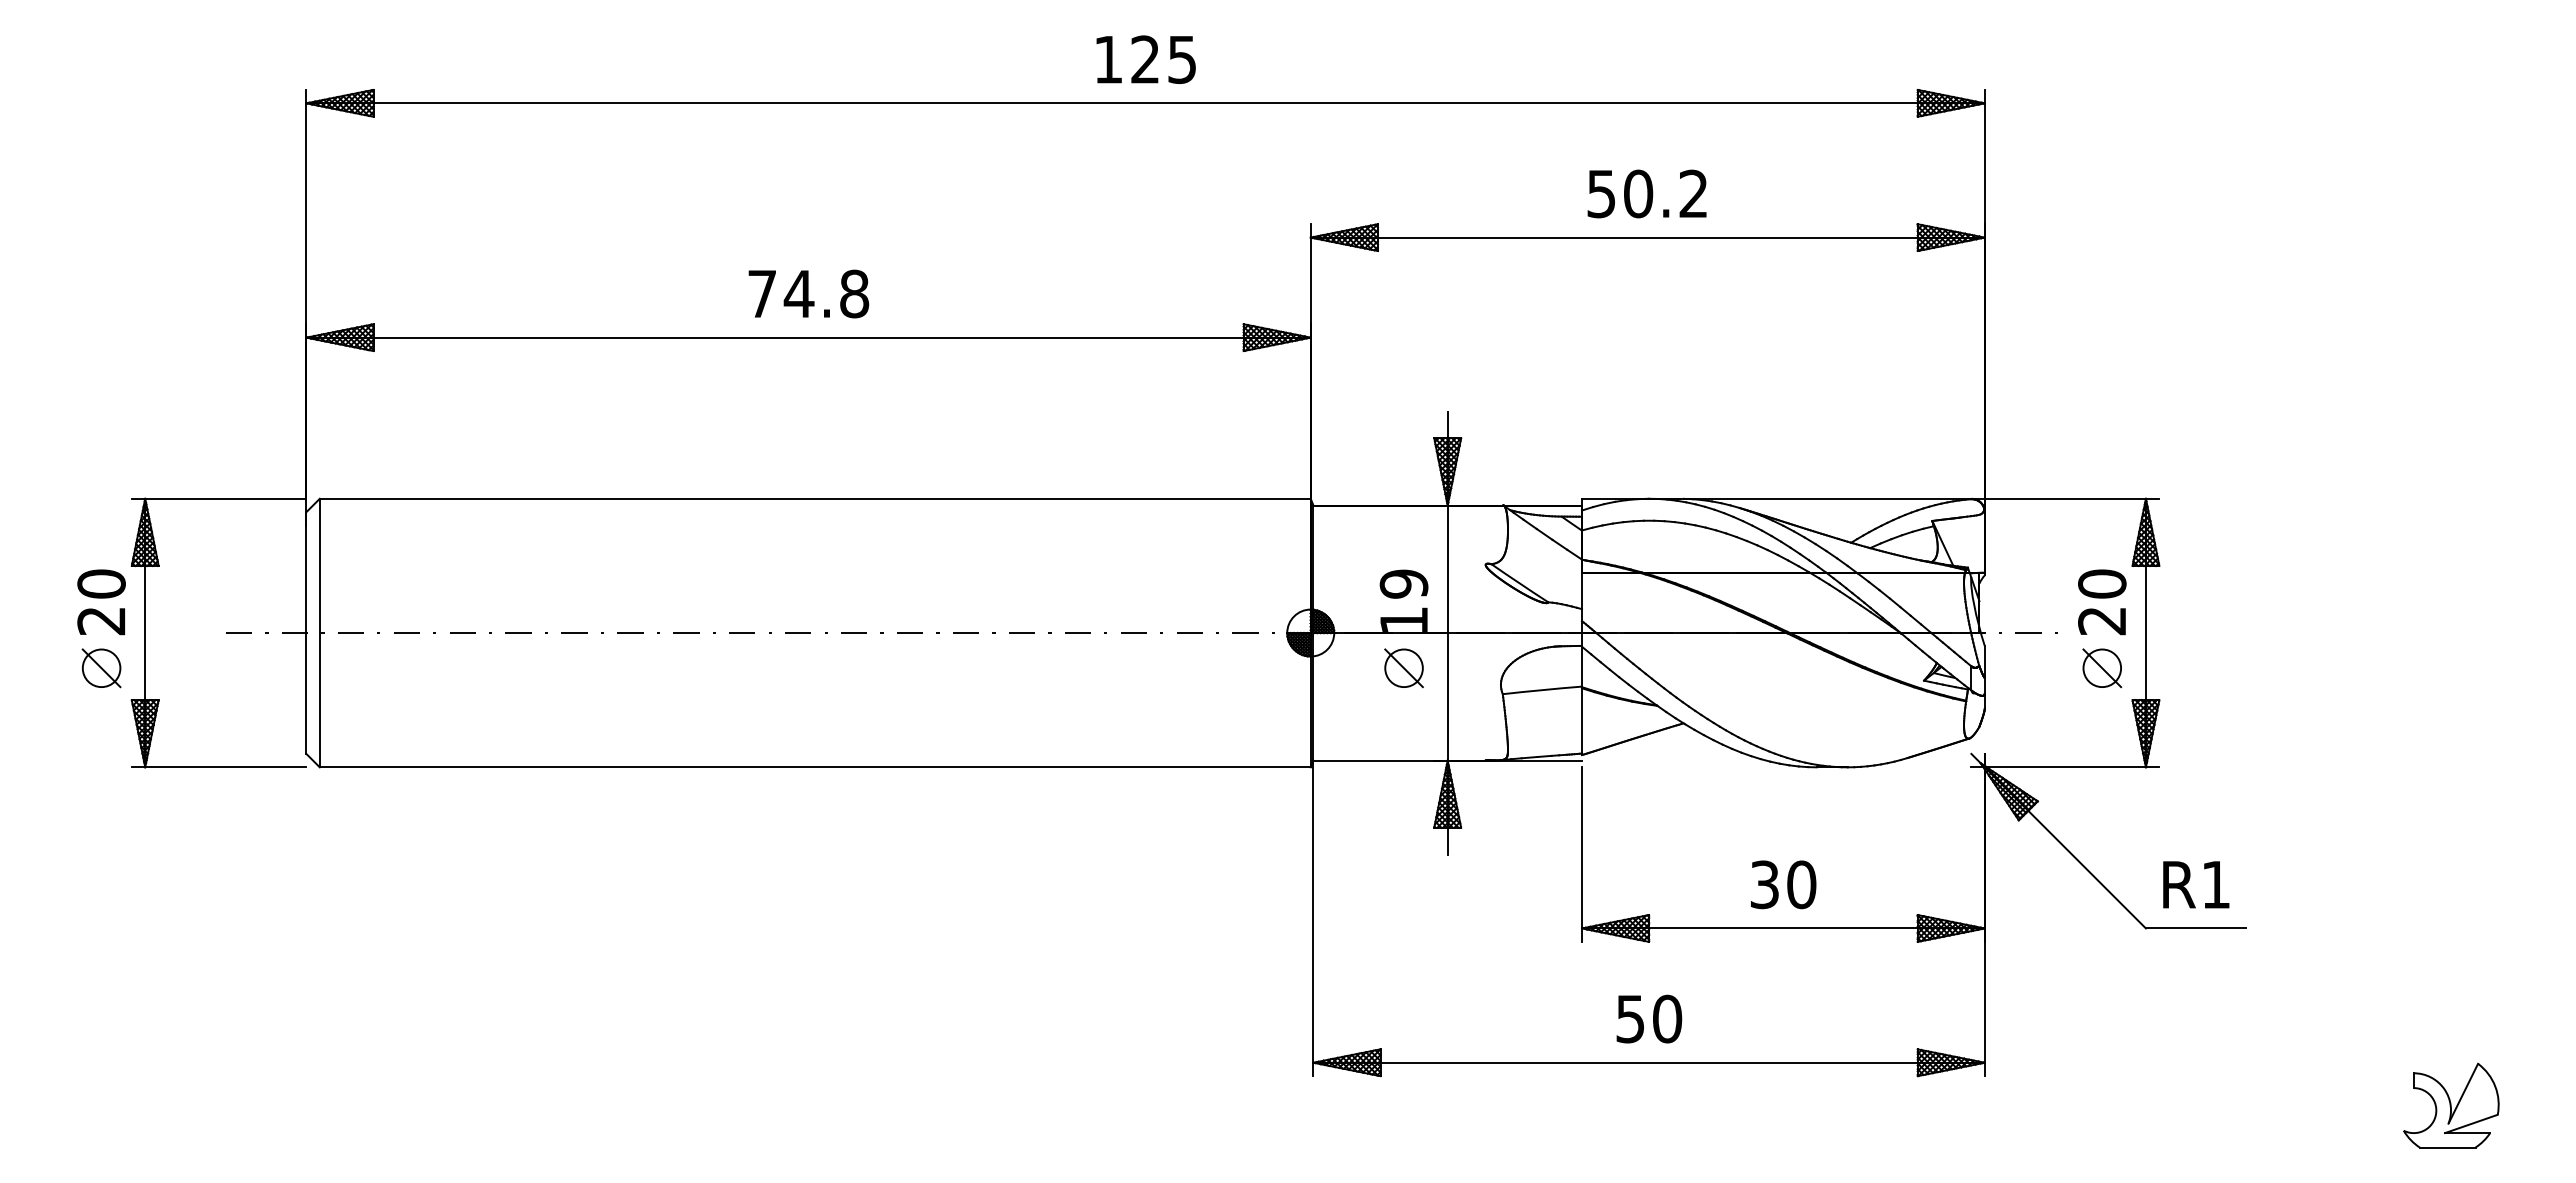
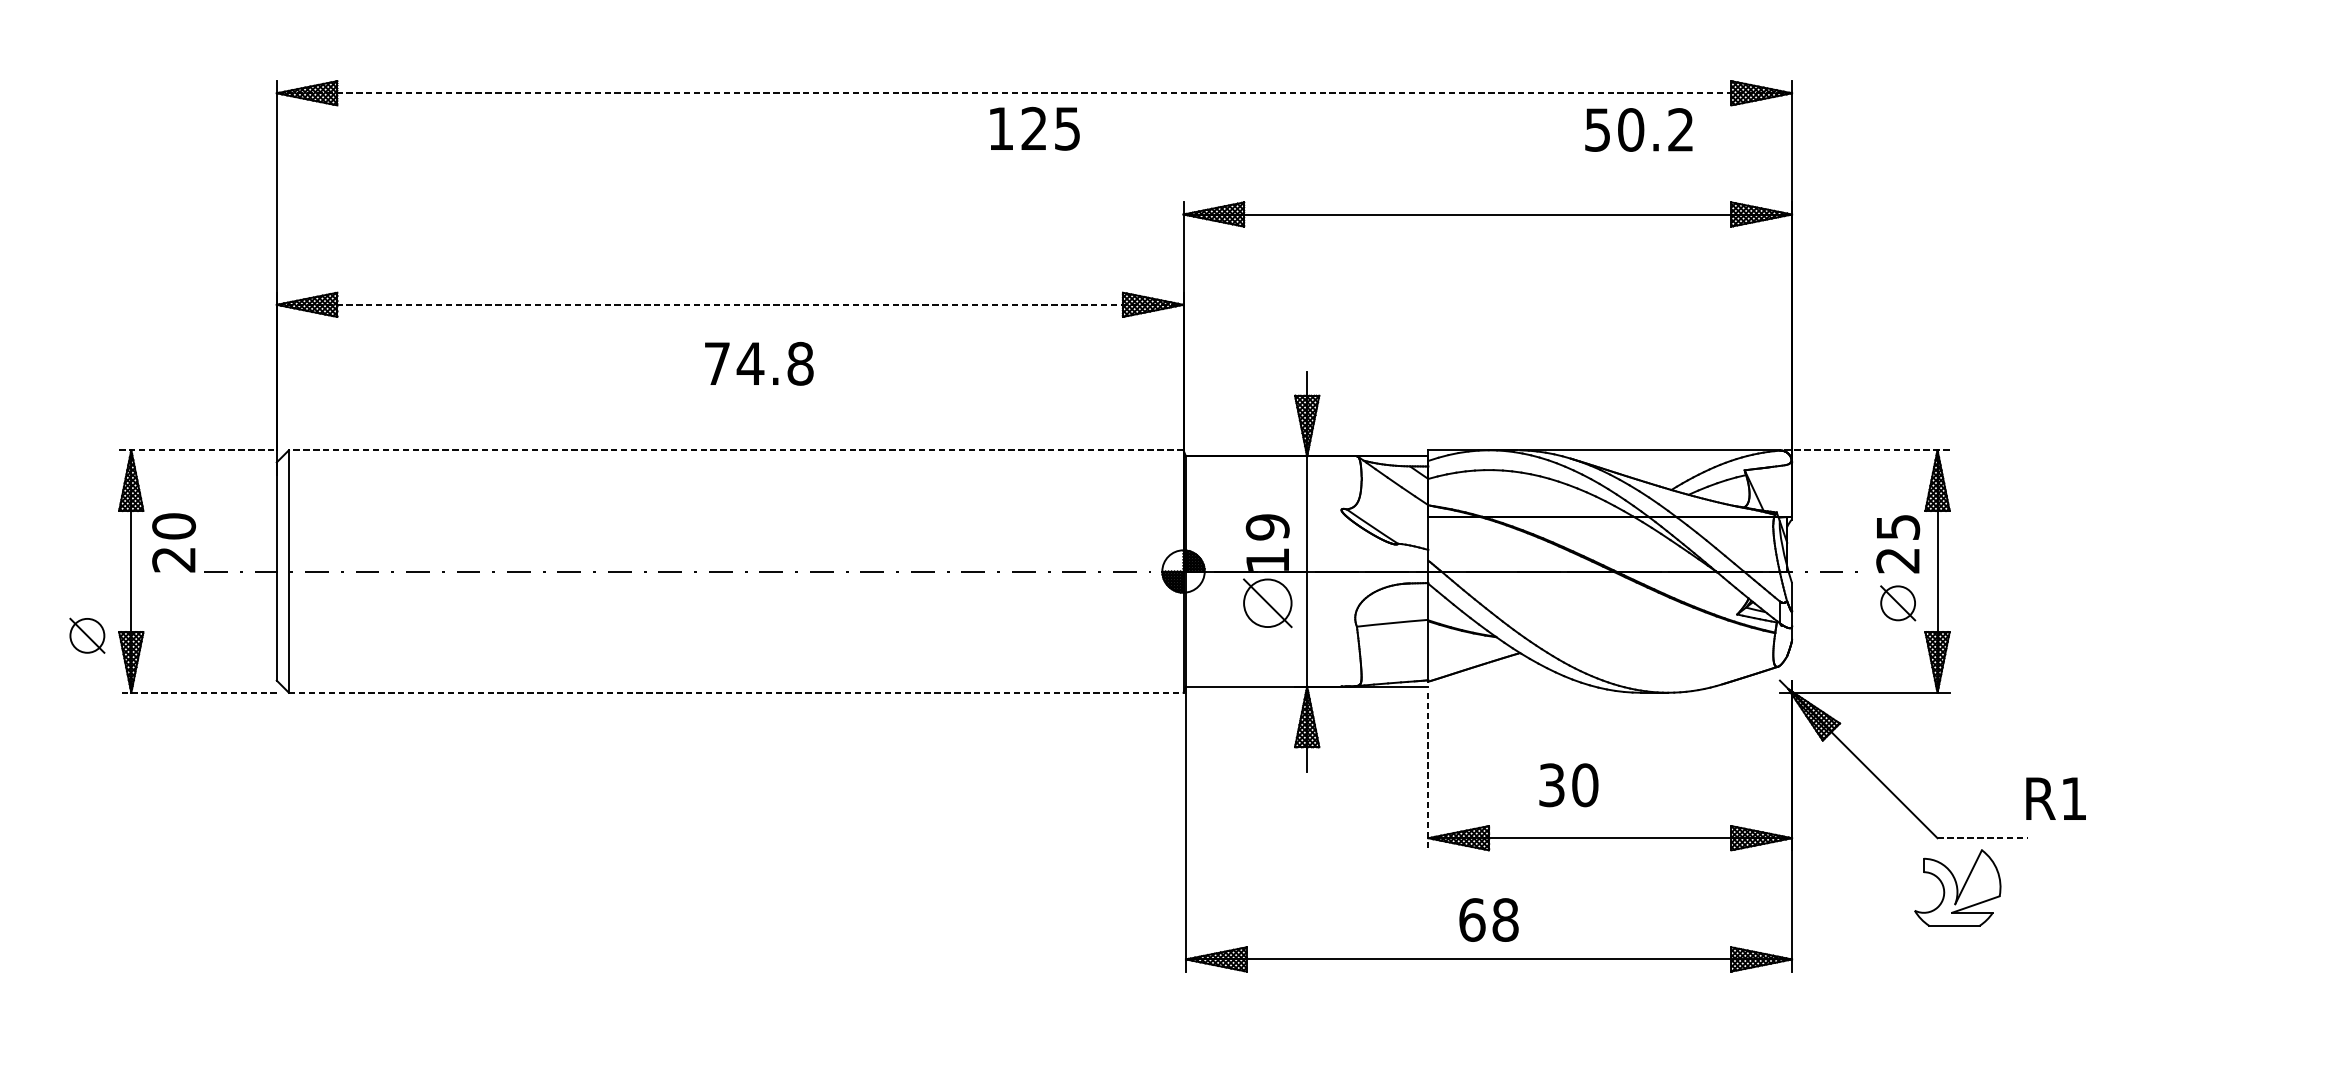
text: (1145, 59) -> (1034, 128), moved
line: (1146, 103) -> (1035, 93), solid -> dashed
text: (1646, 193) -> (1638, 129), moved
text: (808, 293) -> (758, 363), moved
line: (809, 337) -> (731, 304), solid -> dashed
line: (219, 498) -> (198, 450), solid -> dashed
line: (814, 498) -> (735, 450), solid -> dashed
line: (2065, 498) -> (1864, 450), solid -> dashed
text: (2102, 583) -> (1898, 526), 20 -> 25
text: (101, 602) -> (173, 543), moved
part: (101, 668) -> (87, 636), moved
part: (1403, 668) -> (1267, 603), size x1.4
line: (218, 767) -> (197, 692), solid -> dashed
line: (815, 767) -> (736, 692), solid -> dashed
line: (1581, 855) -> (1427, 772), solid -> dashed
text: (1783, 884) -> (1568, 784), moved
text: (2196, 884) -> (2056, 798), moved
line: (2196, 928) -> (1983, 838), solid -> dashed
text: (1649, 1018) -> (1489, 919), 50 -> 68
part: (2451, 1105) -> (1957, 887), moved

